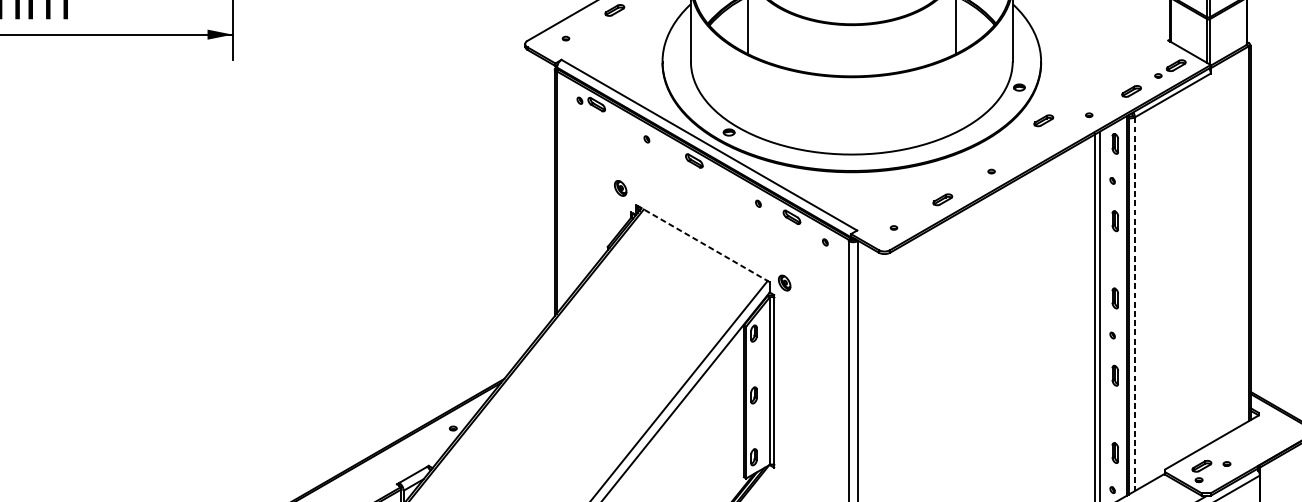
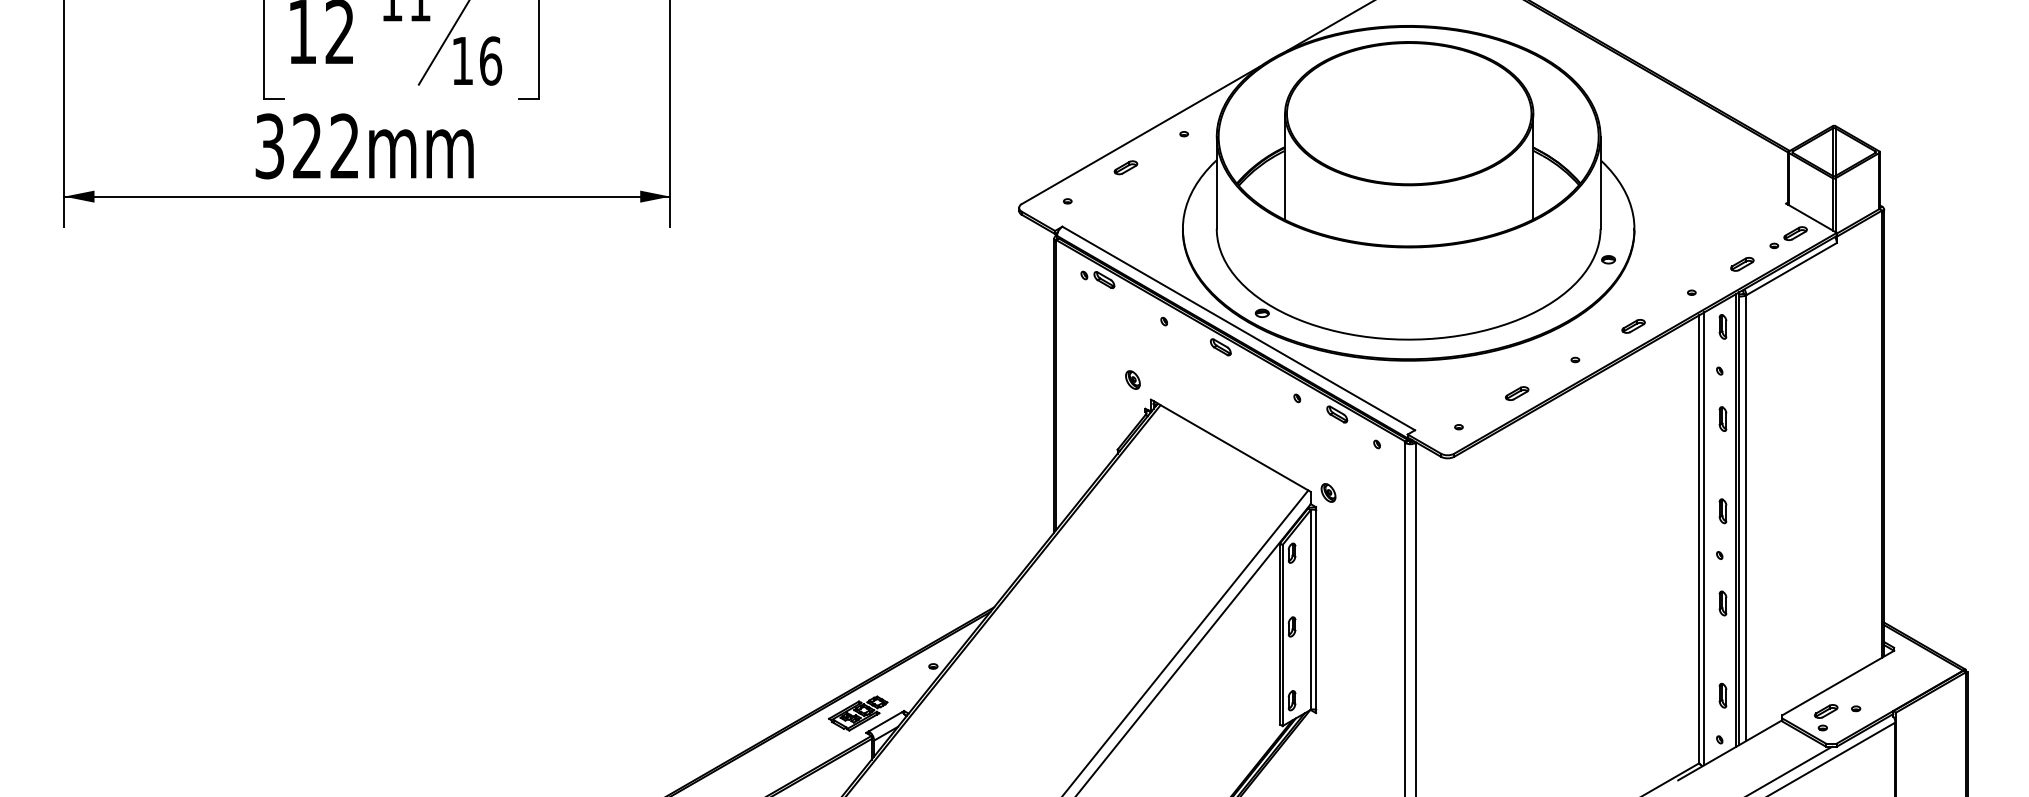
part: (1043, 120) -> (1633, 326), moved
line: (702, 243) -> (1230, 445), dashed -> solid
line: (1135, 304) -> (1746, 518), dashed -> solid
part: (390, 467) -> (858, 713), added

